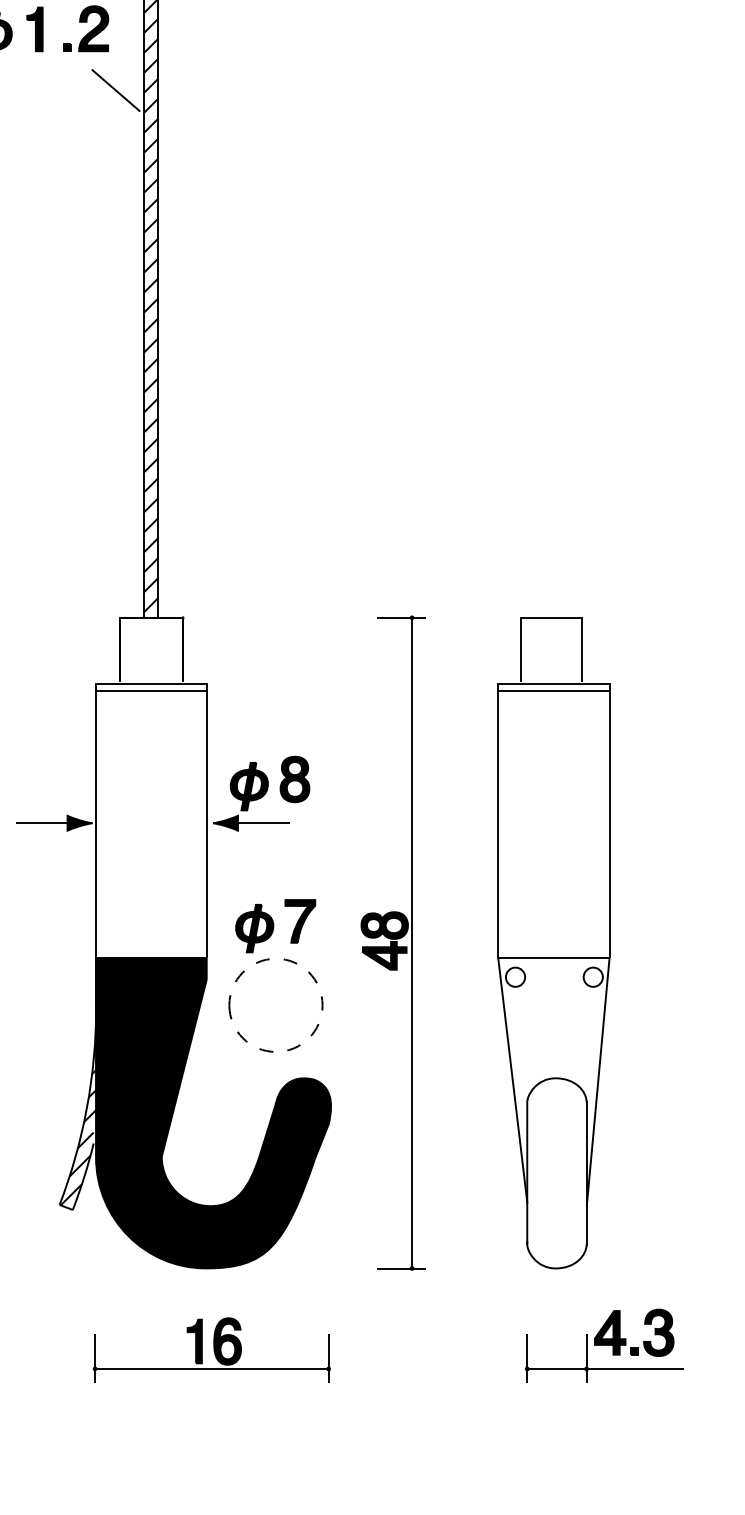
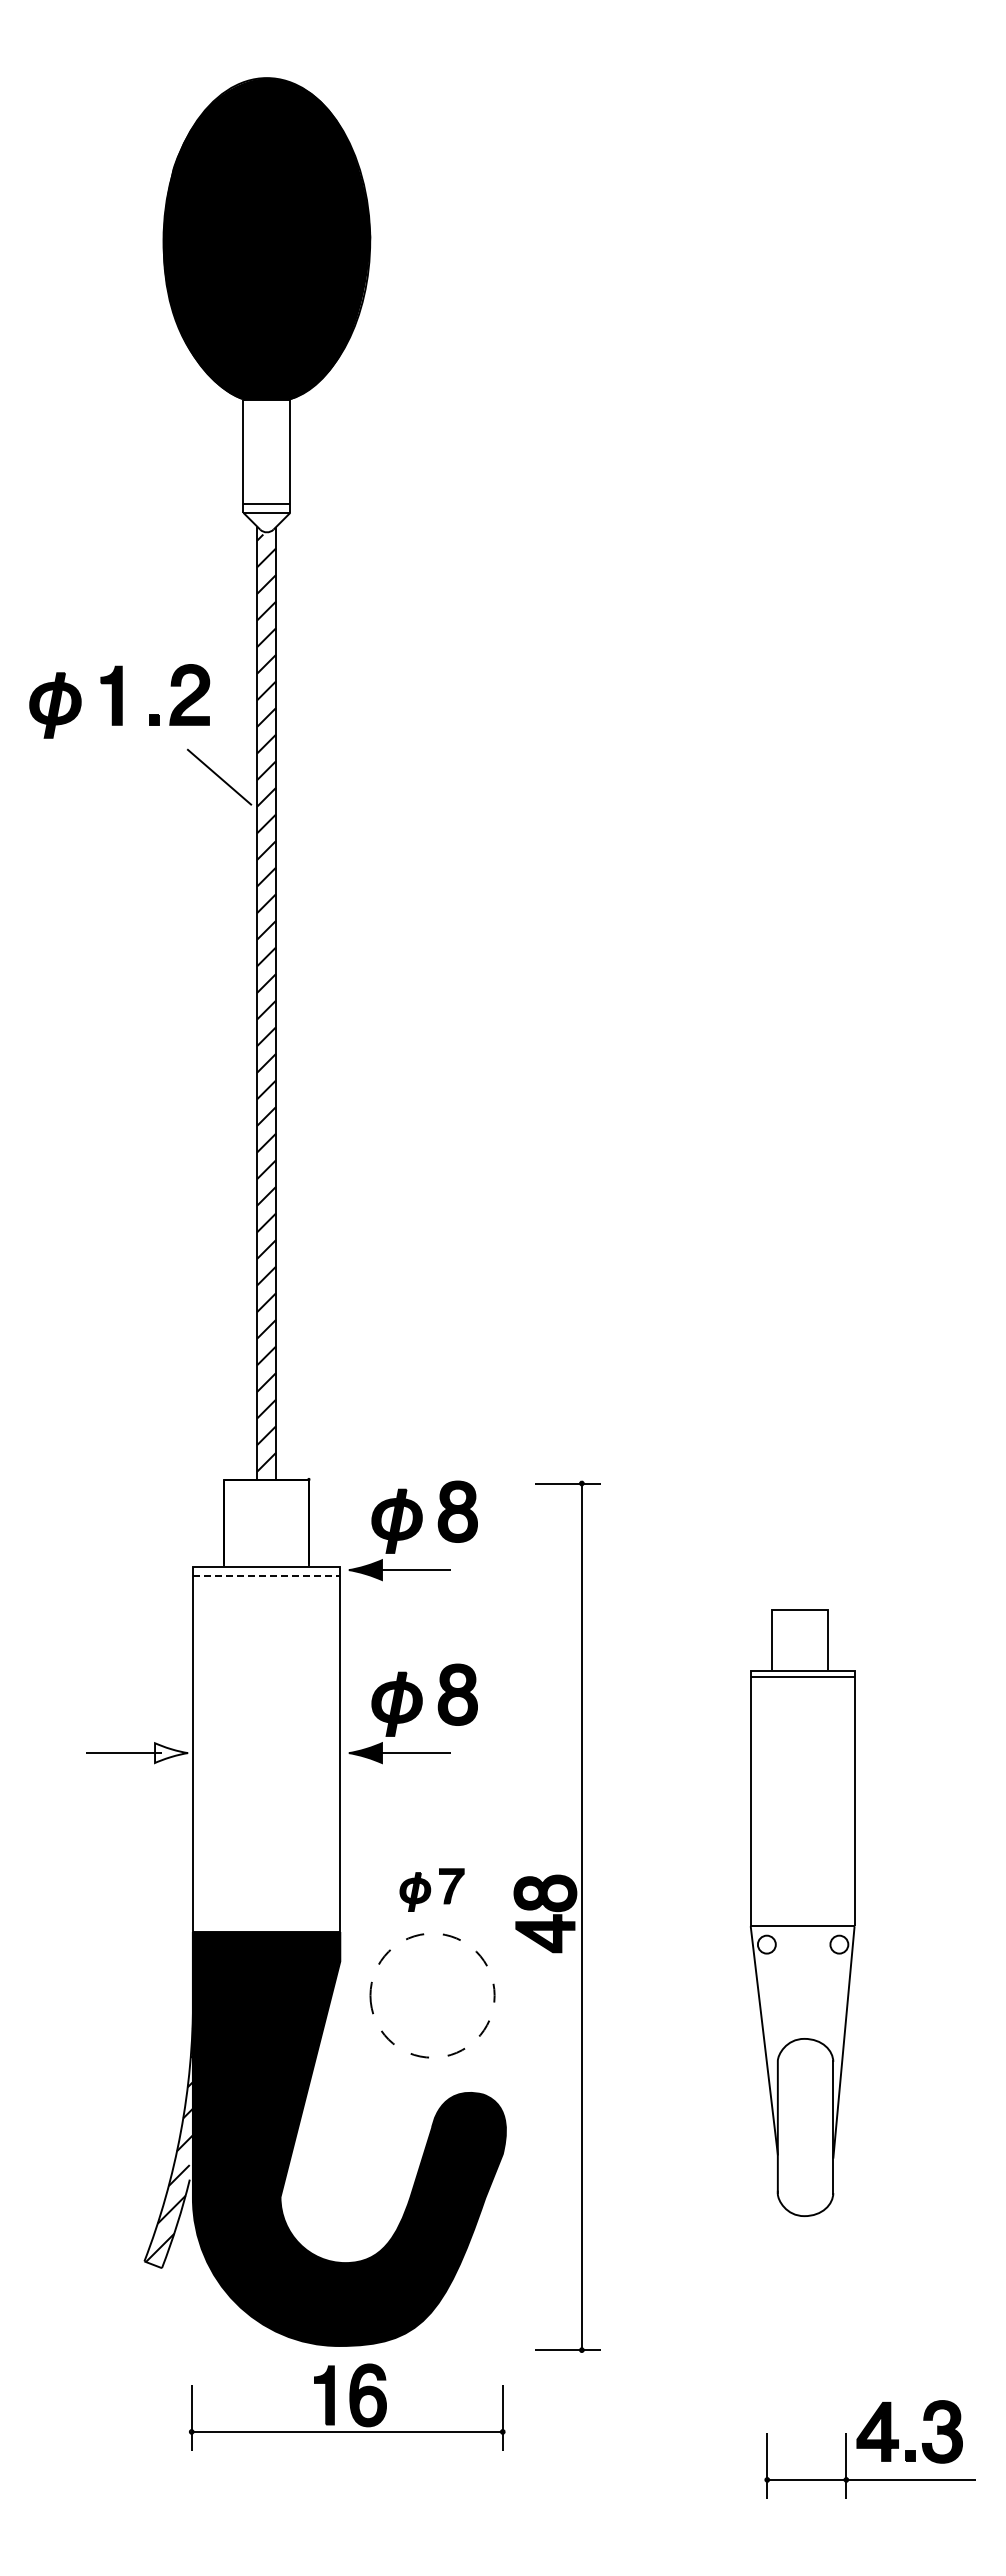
part: (260, 656) -> (412, 1530), added
line: (151, 690) -> (266, 1576), solid -> dashed
fill: (79, 822) -> (171, 1752), removed
part: (275, 925) -> (431, 1889), size x0.6
part: (393, 942) -> (556, 1916), moved
part: (553, 942) -> (802, 1912), size x0.7
part: (212, 1349) -> (347, 2406), moved

